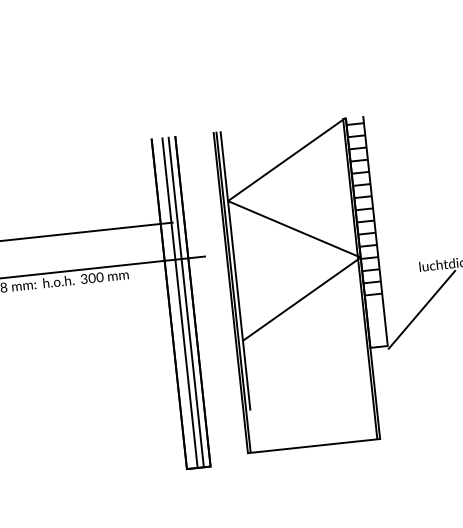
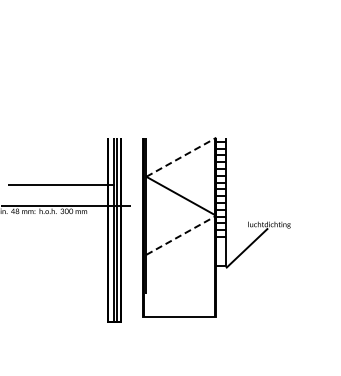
line: (287, 159) -> (181, 157), solid -> dashed
line: (302, 299) -> (181, 235), solid -> dashed

